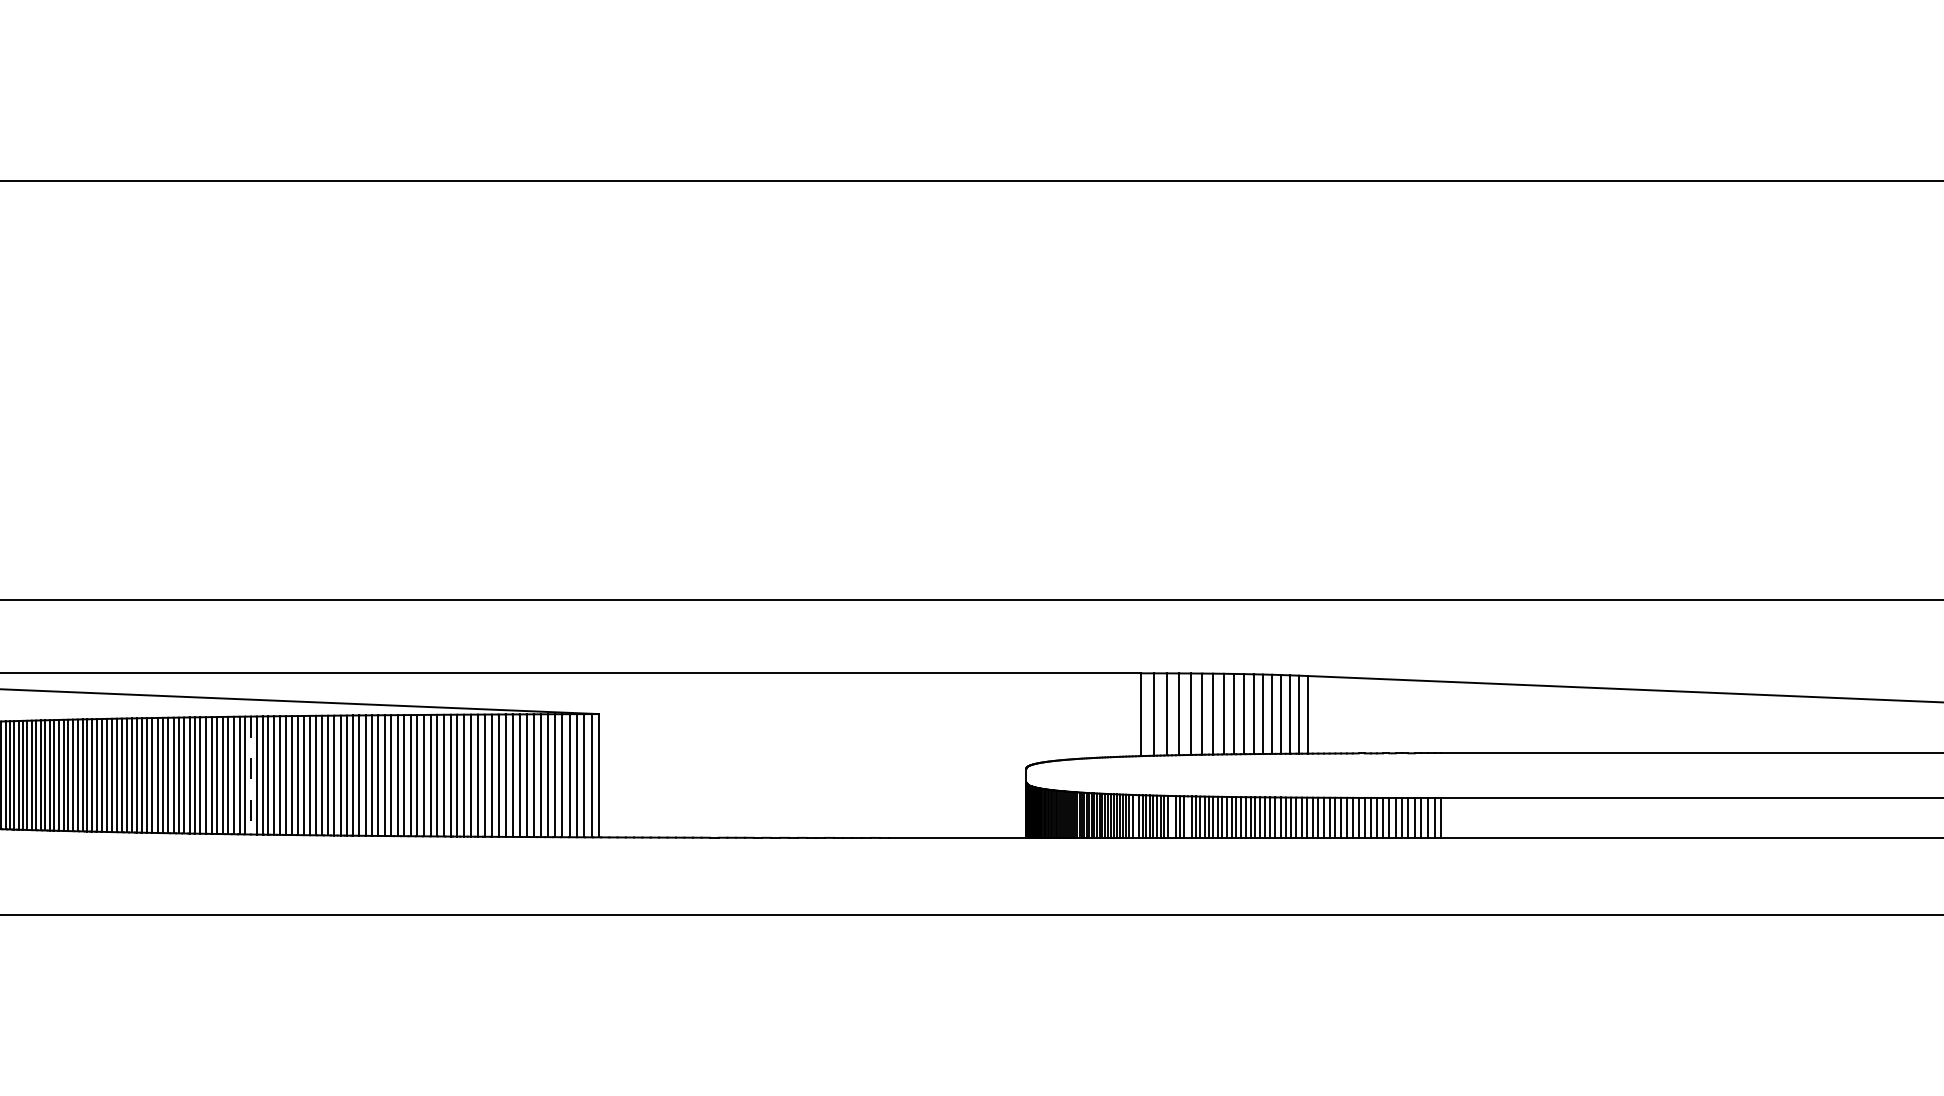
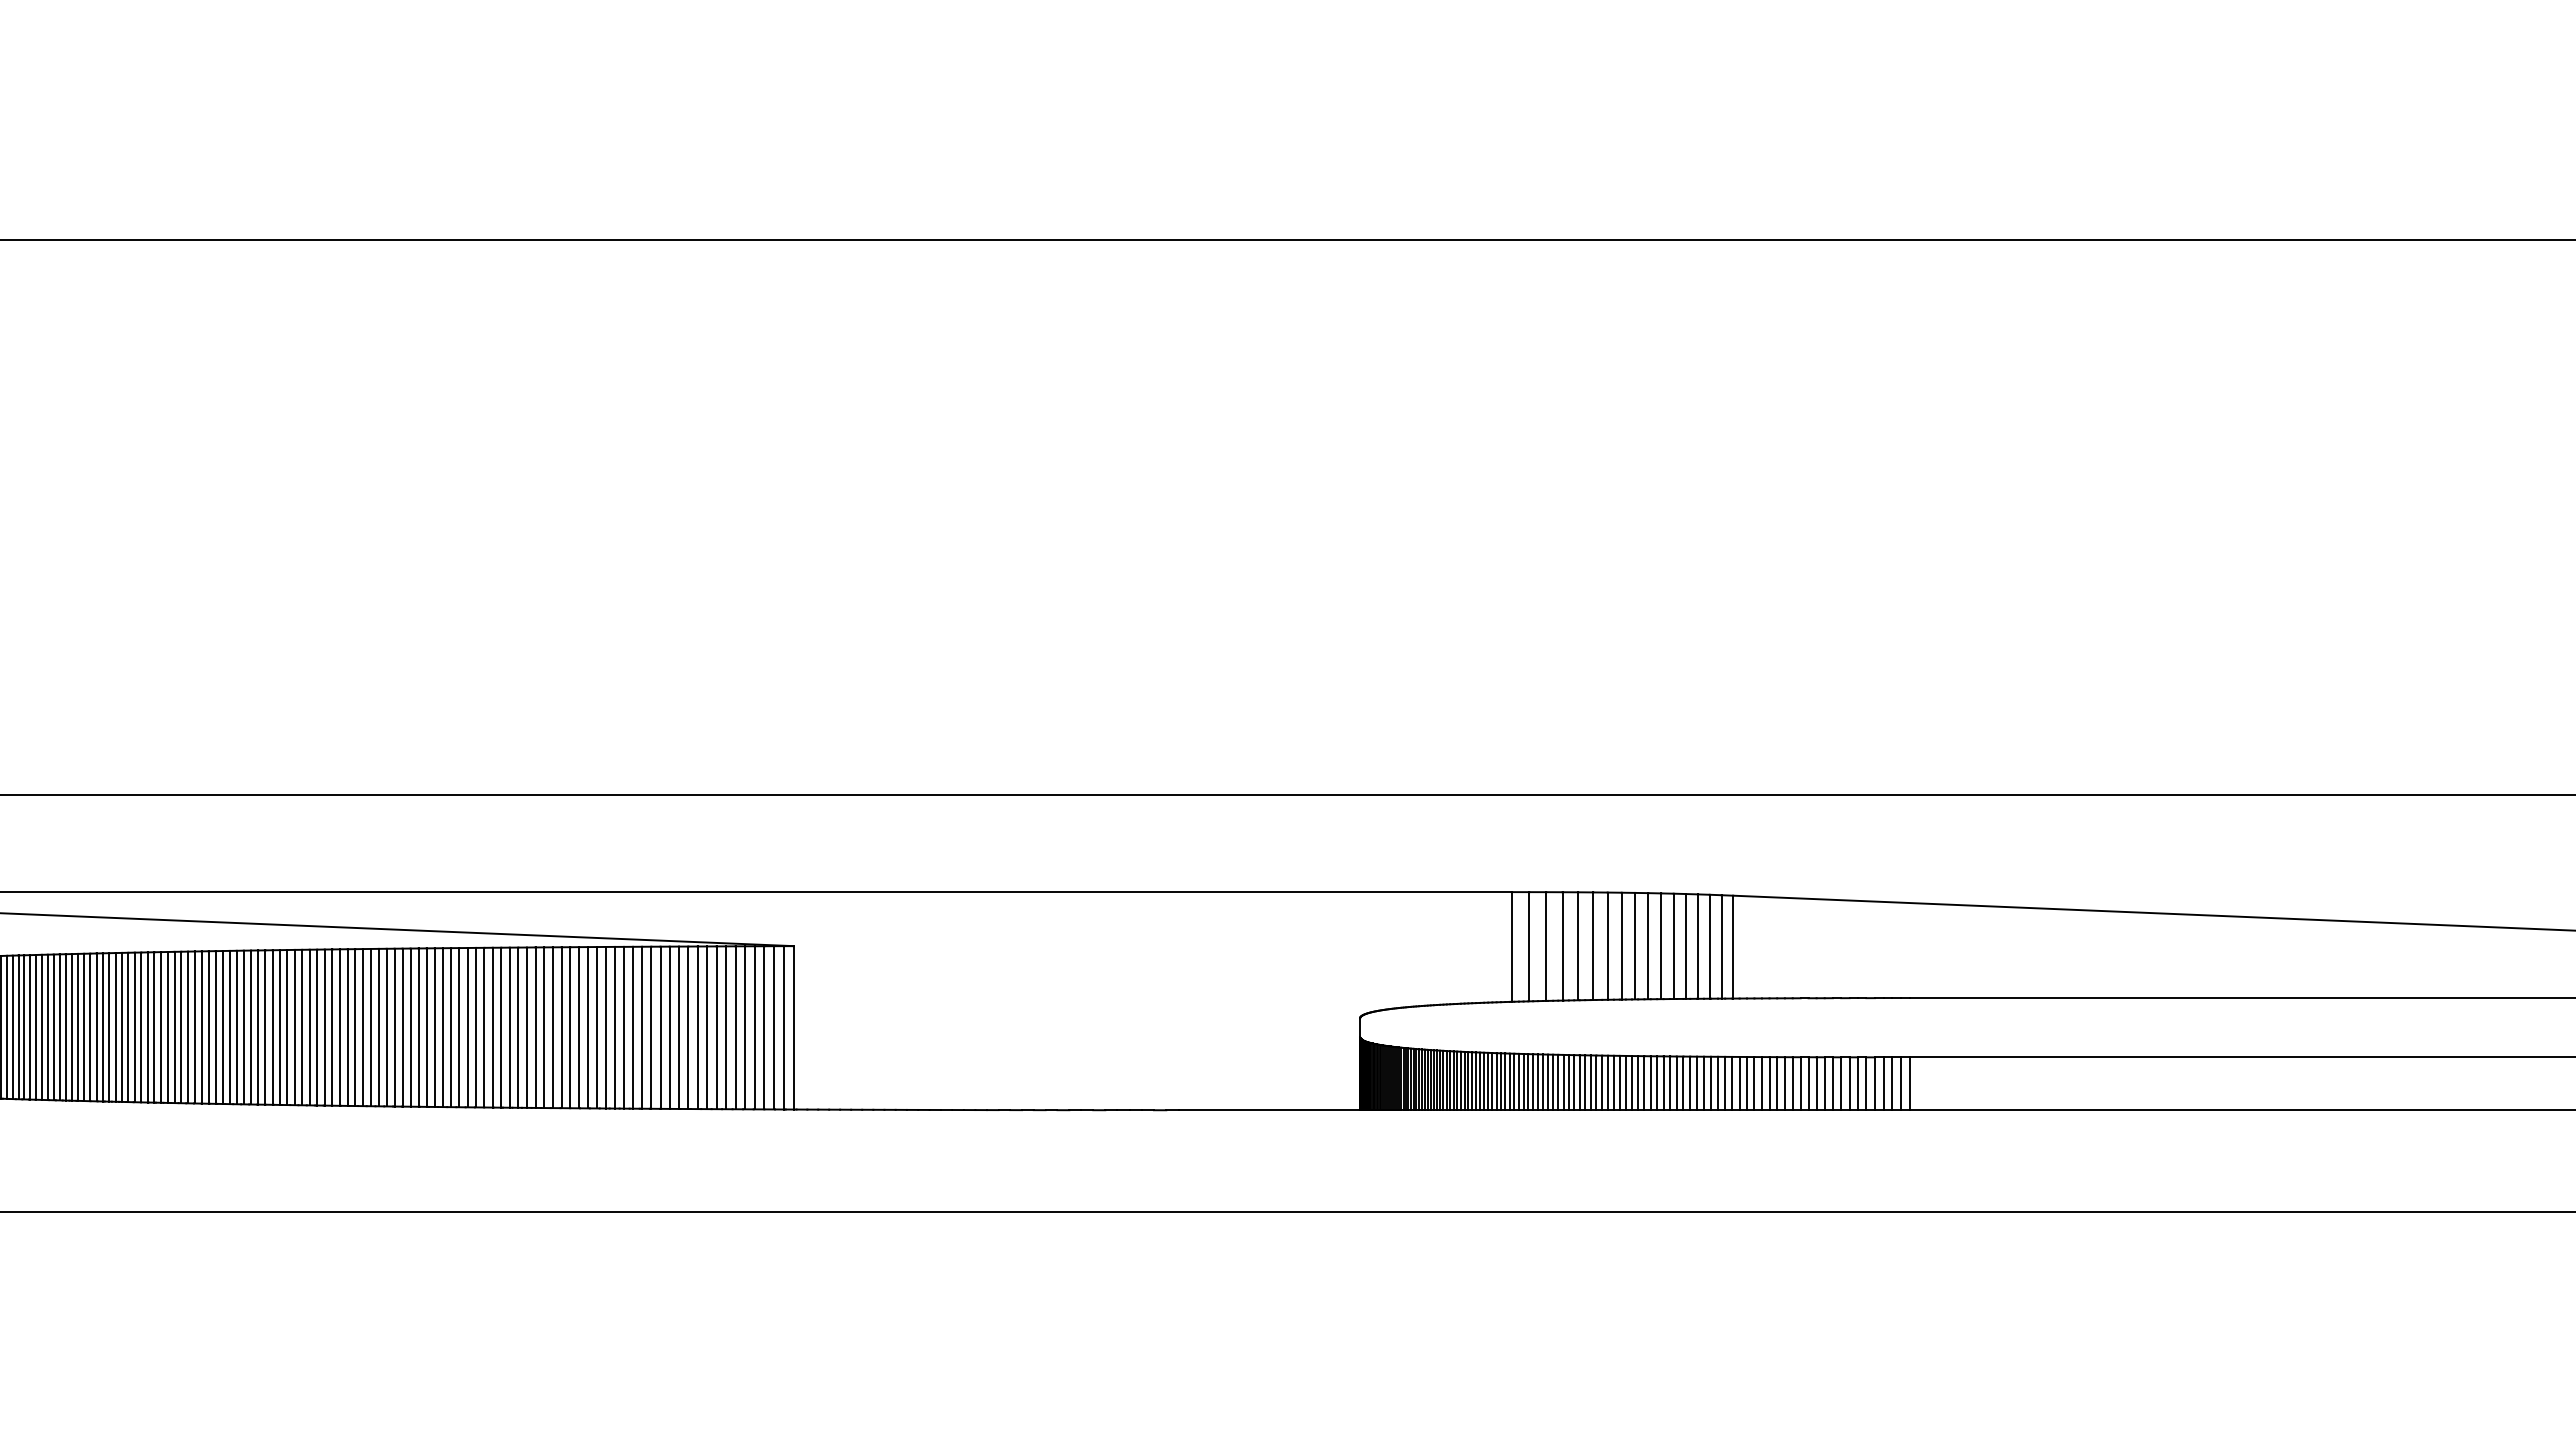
line: (251, 776) -> (332, 1028), dashed -> solid
line: (1136, 816) -> (1505, 1081), added
line: (1172, 816) -> (1553, 1082), added
line: (1188, 816) -> (1574, 1082), added

